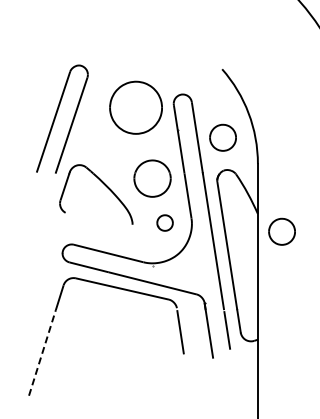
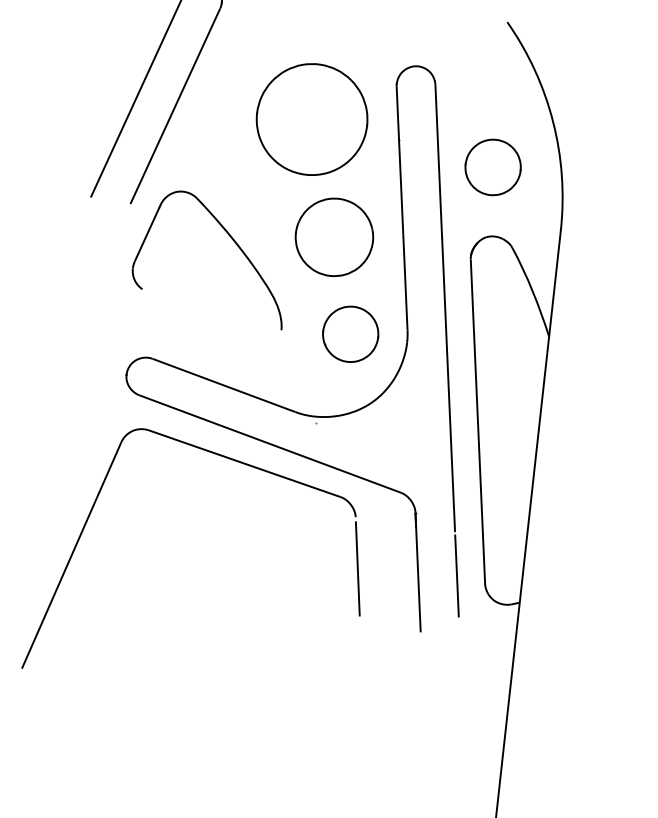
part: (135, 107) -> (310, 118), moved
part: (164, 222) -> (349, 332), size x1.67
part: (281, 231) -> (594, 379), removed
line: (42, 352) -> (60, 579), dashed -> solid

